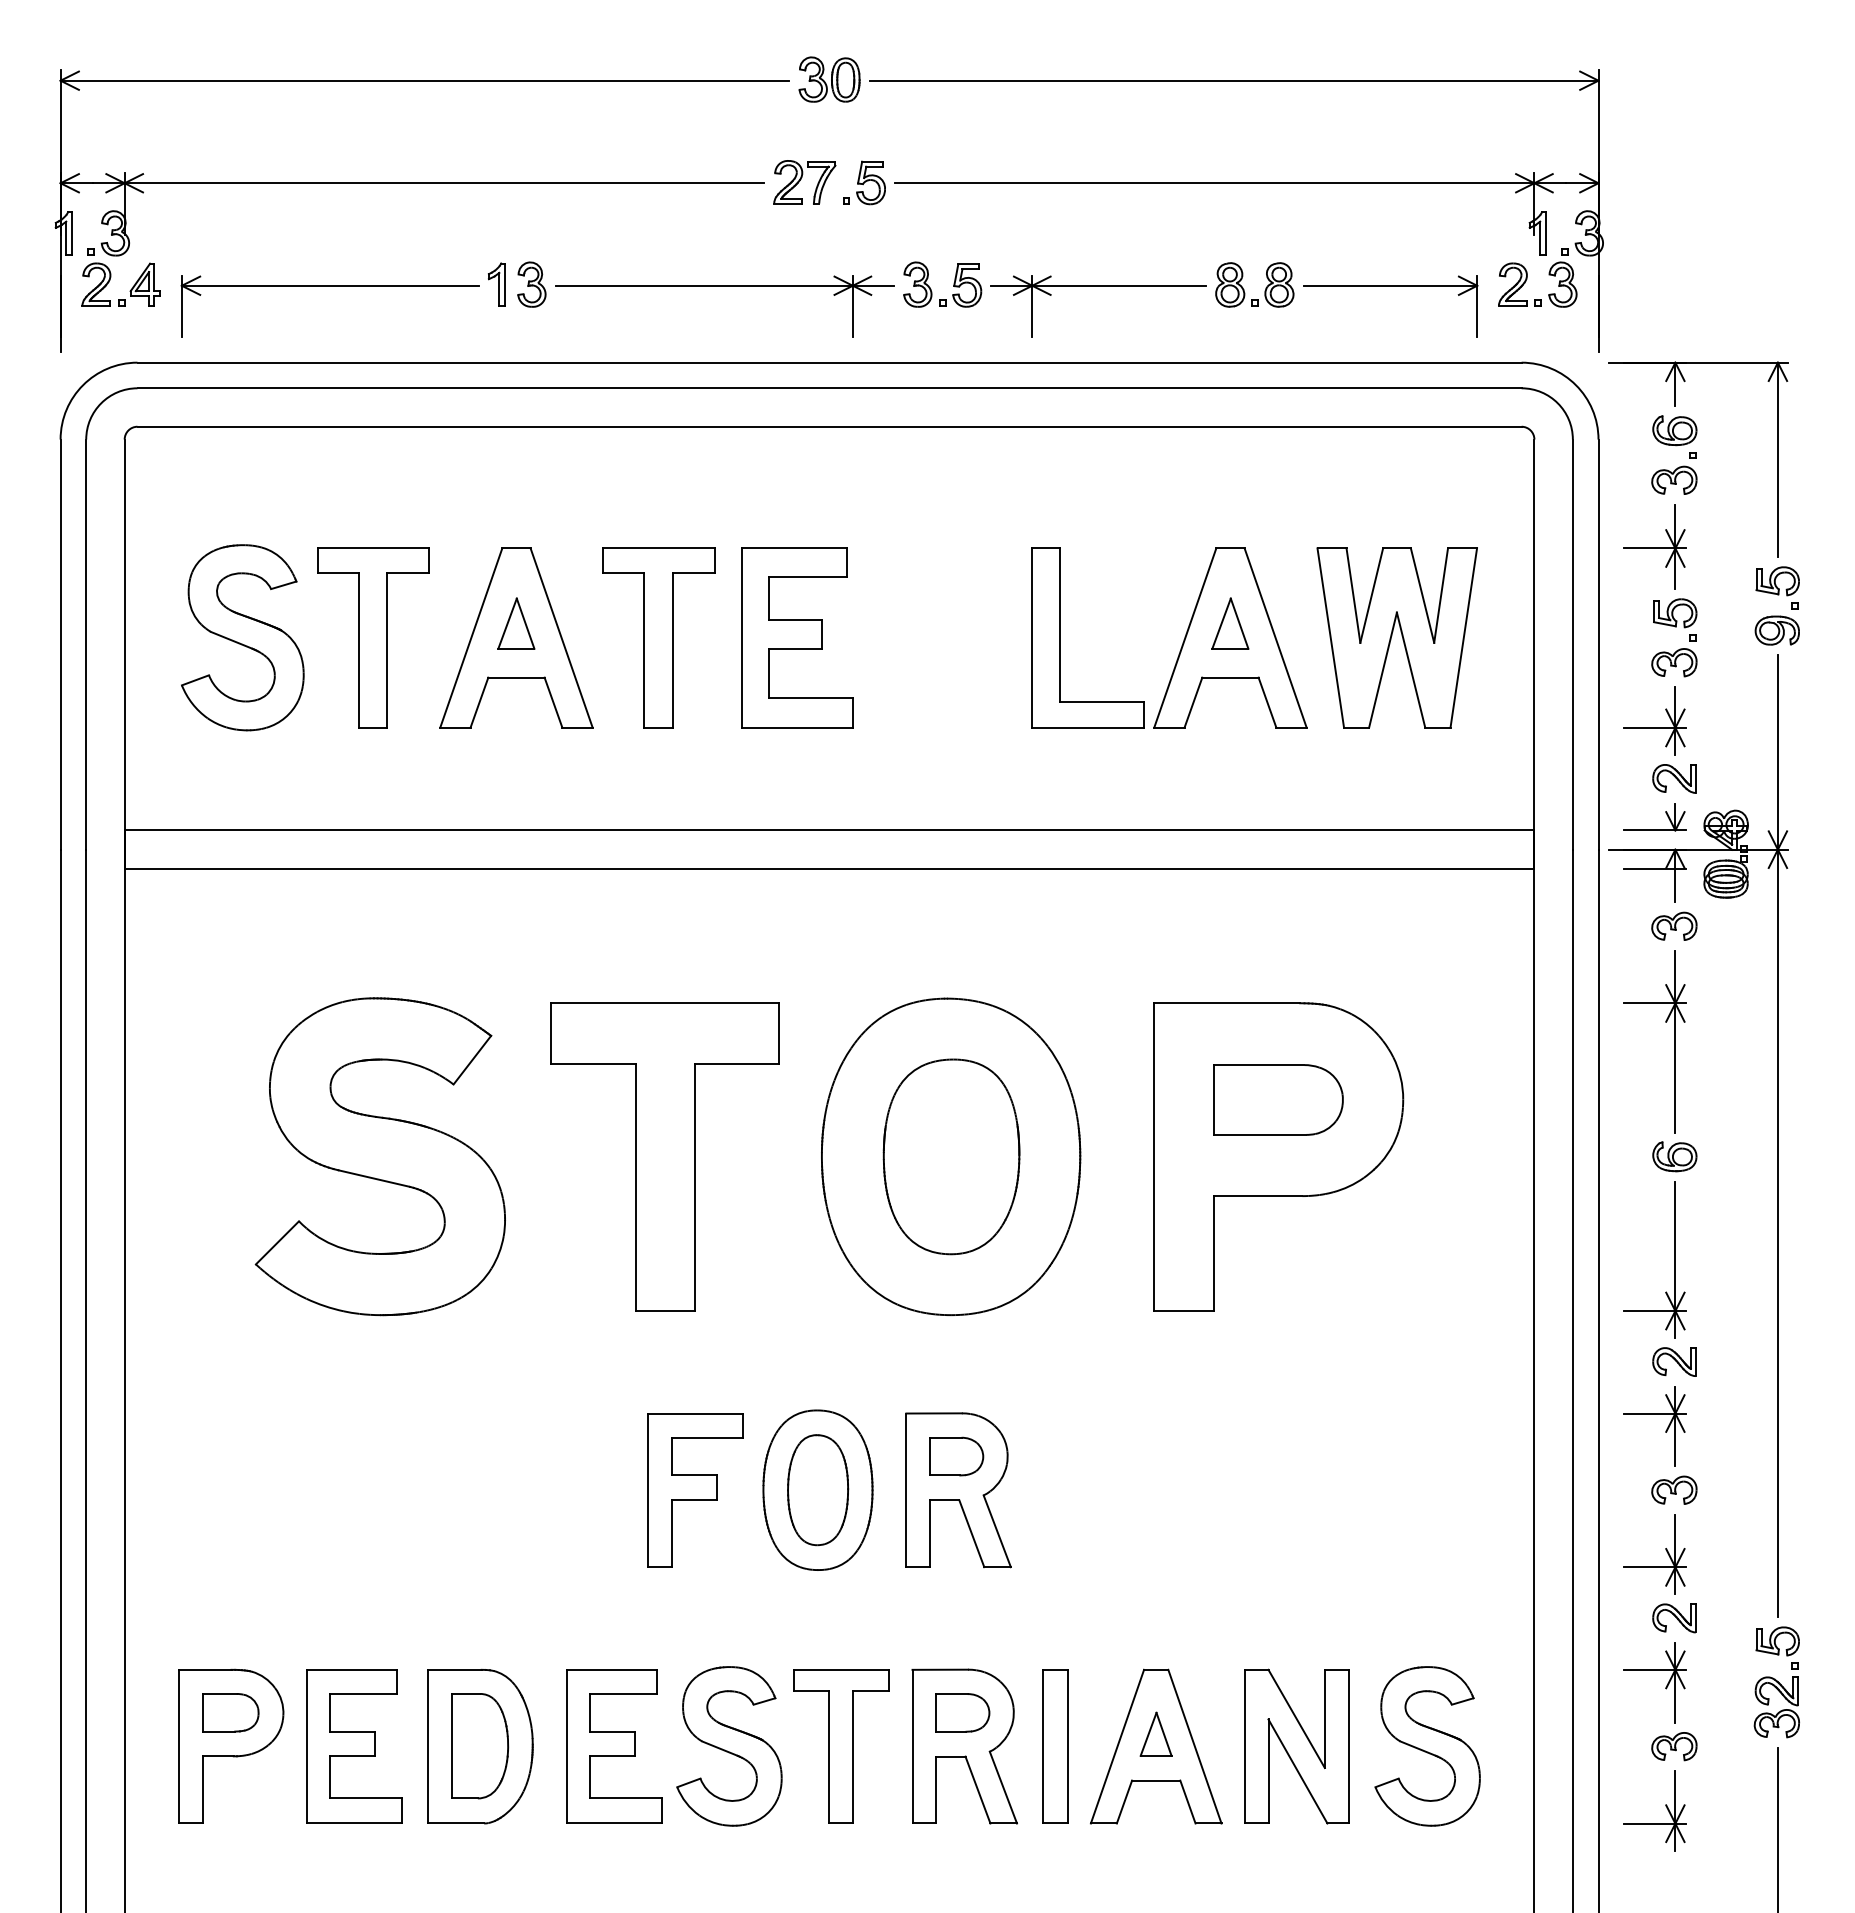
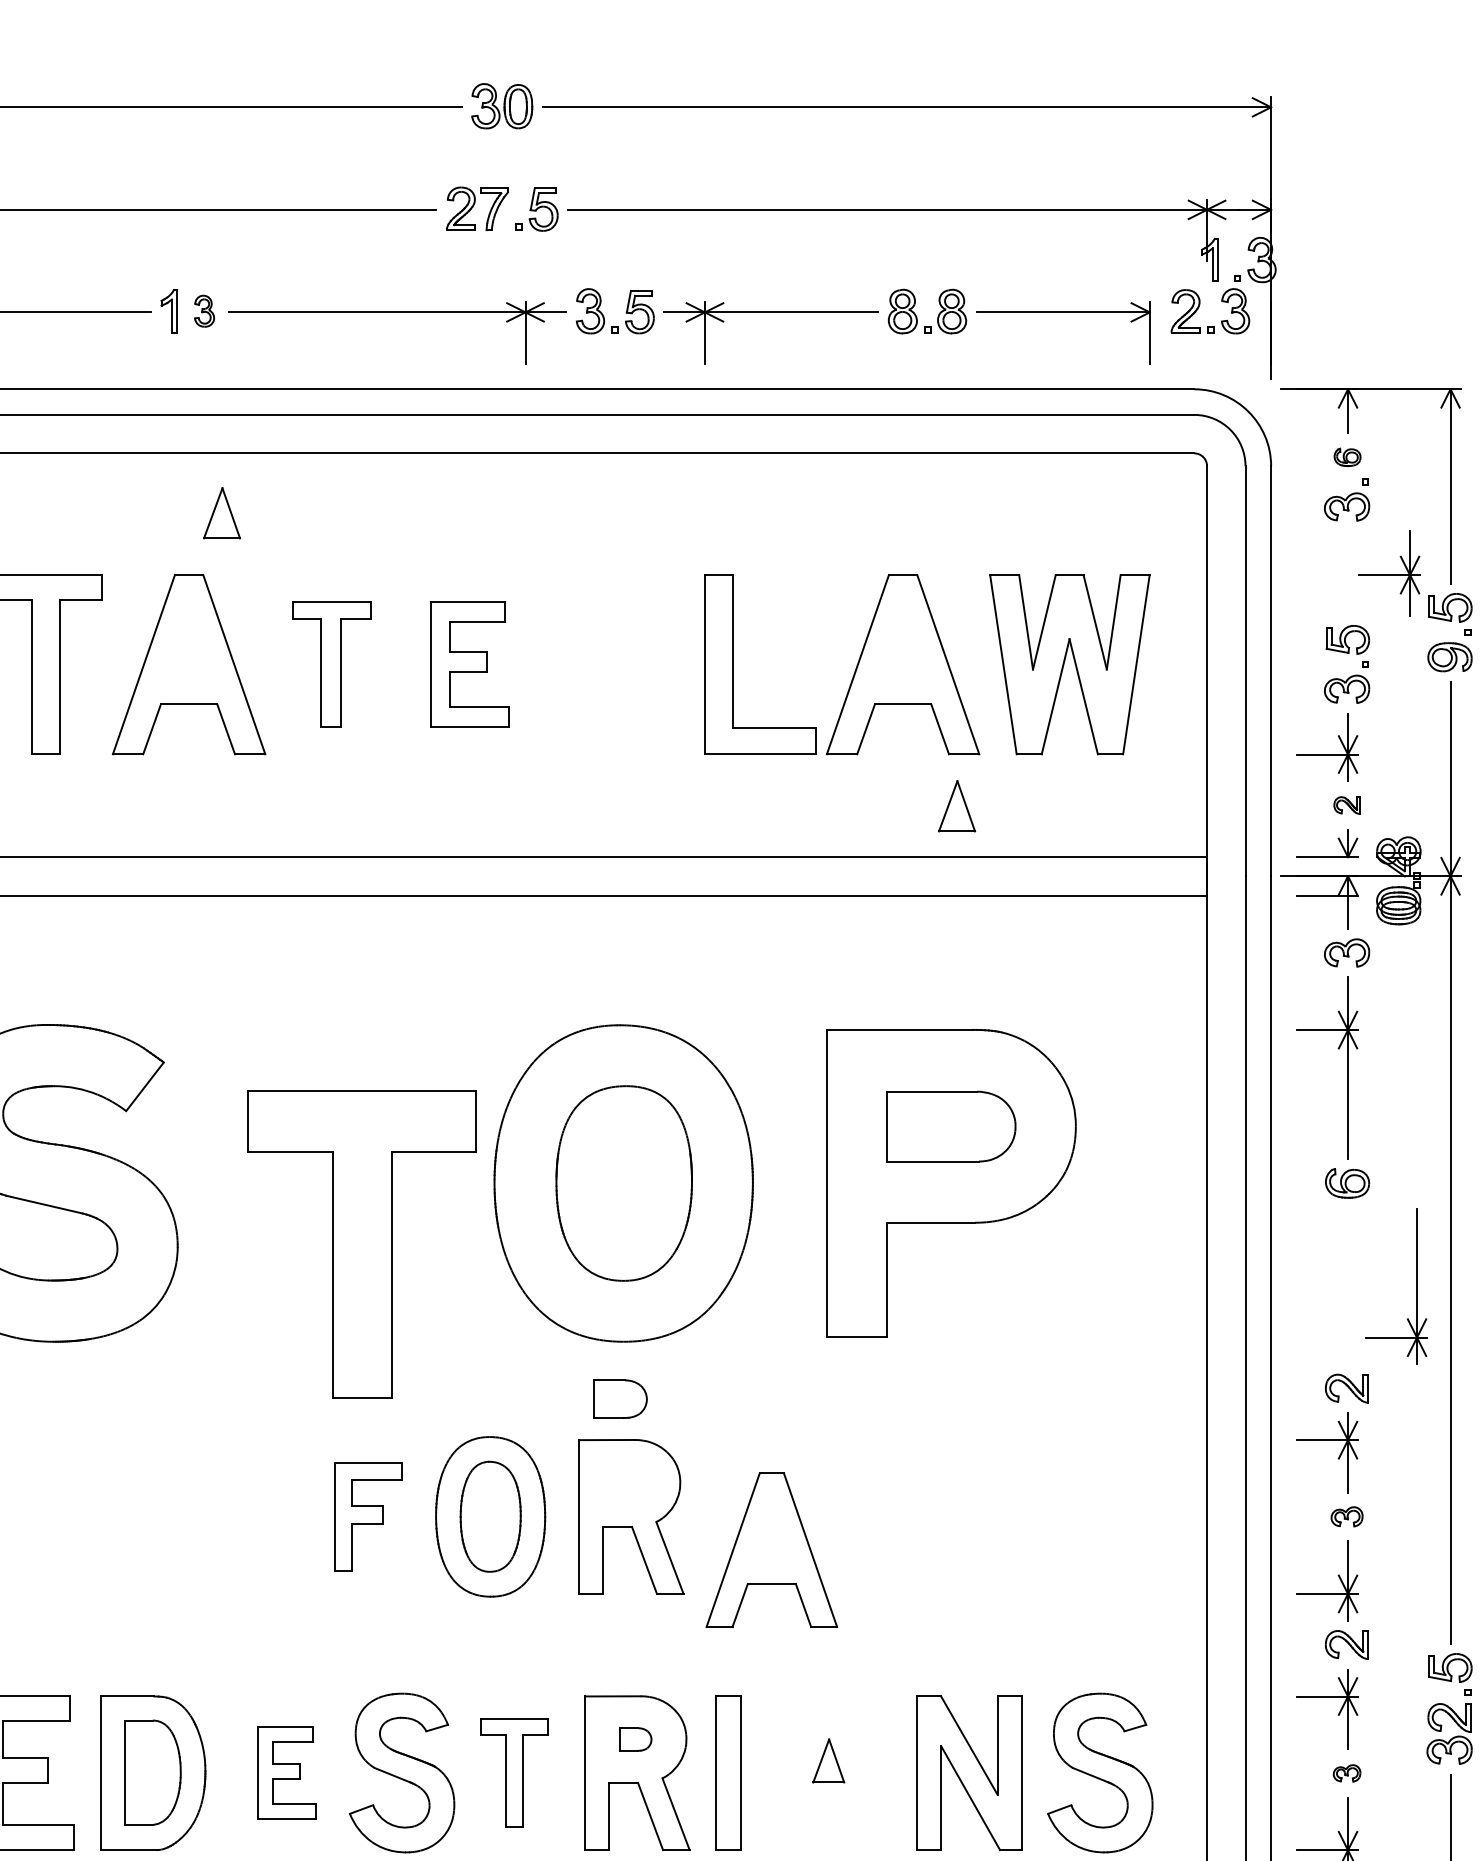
part: (531, 284) -> (204, 311), size x0.7
part: (1674, 430) -> (1347, 457), size x0.6
part: (1654, 546) -> (1389, 573), moved
part: (516, 623) -> (222, 513), moved
part: (1230, 623) -> (957, 806), moved
part: (658, 637) -> (331, 664), size x0.7
part: (797, 637) -> (470, 664), size x0.7
part: (1674, 778) -> (1347, 805), size x0.6
part: (664, 1156) -> (361, 1244), moved
part: (1674, 1259) -> (1416, 1286), moved
part: (956, 1456) -> (620, 1399), moved
part: (1674, 1489) -> (1347, 1516), size x0.7
part: (695, 1490) -> (368, 1517), size x0.7
part: (962, 1712) -> (635, 1739), size x0.6
part: (614, 1746) -> (287, 1773), size x0.6
part: (841, 1746) -> (514, 1773), size x0.7
part: (1156, 1746) -> (772, 1550), moved
part: (1674, 1746) -> (1347, 1773), size x0.6

